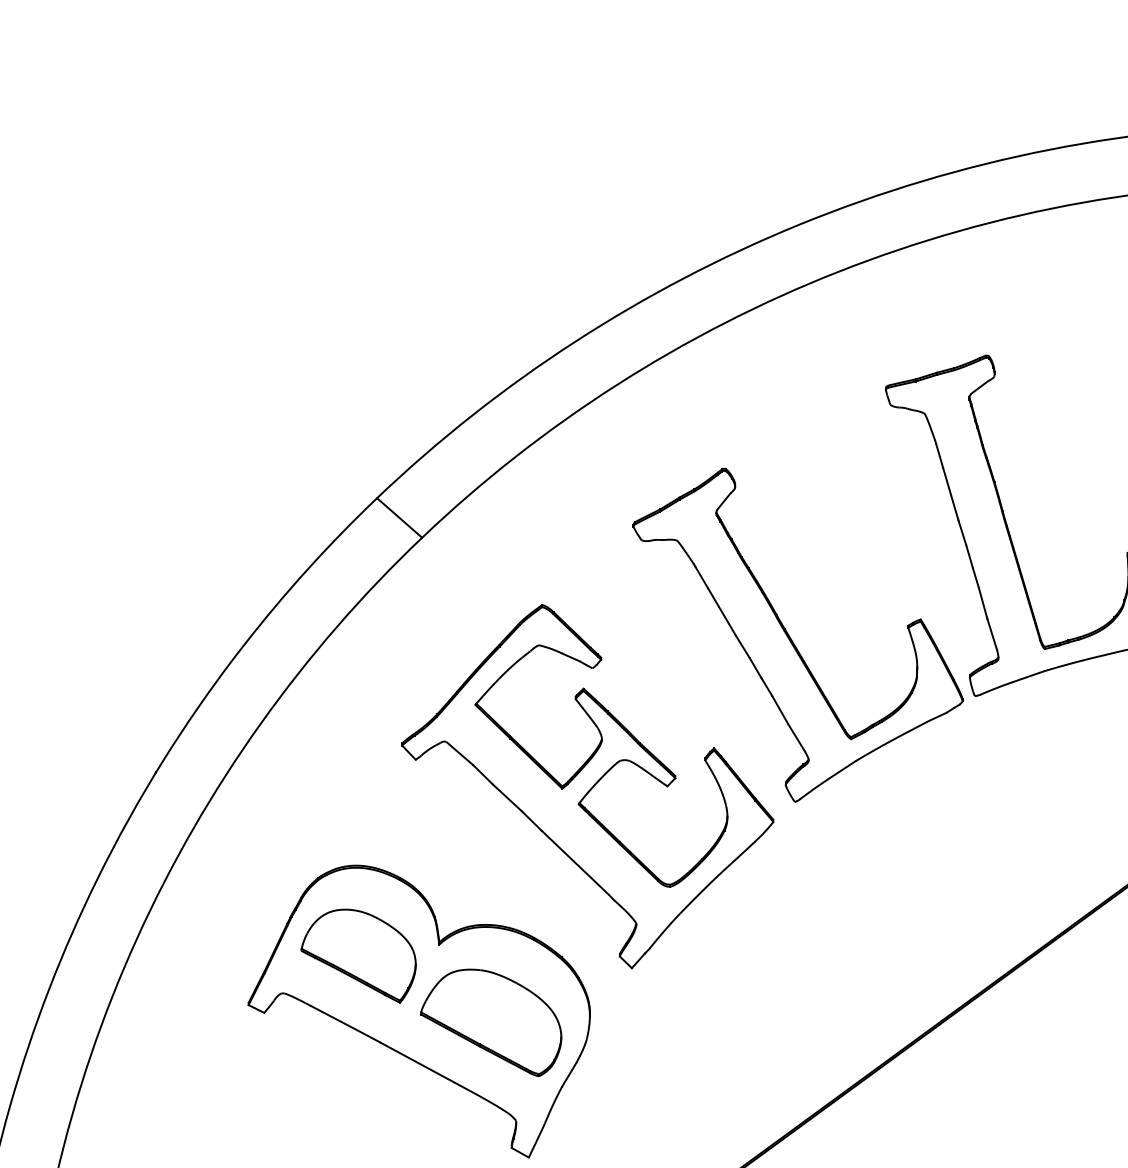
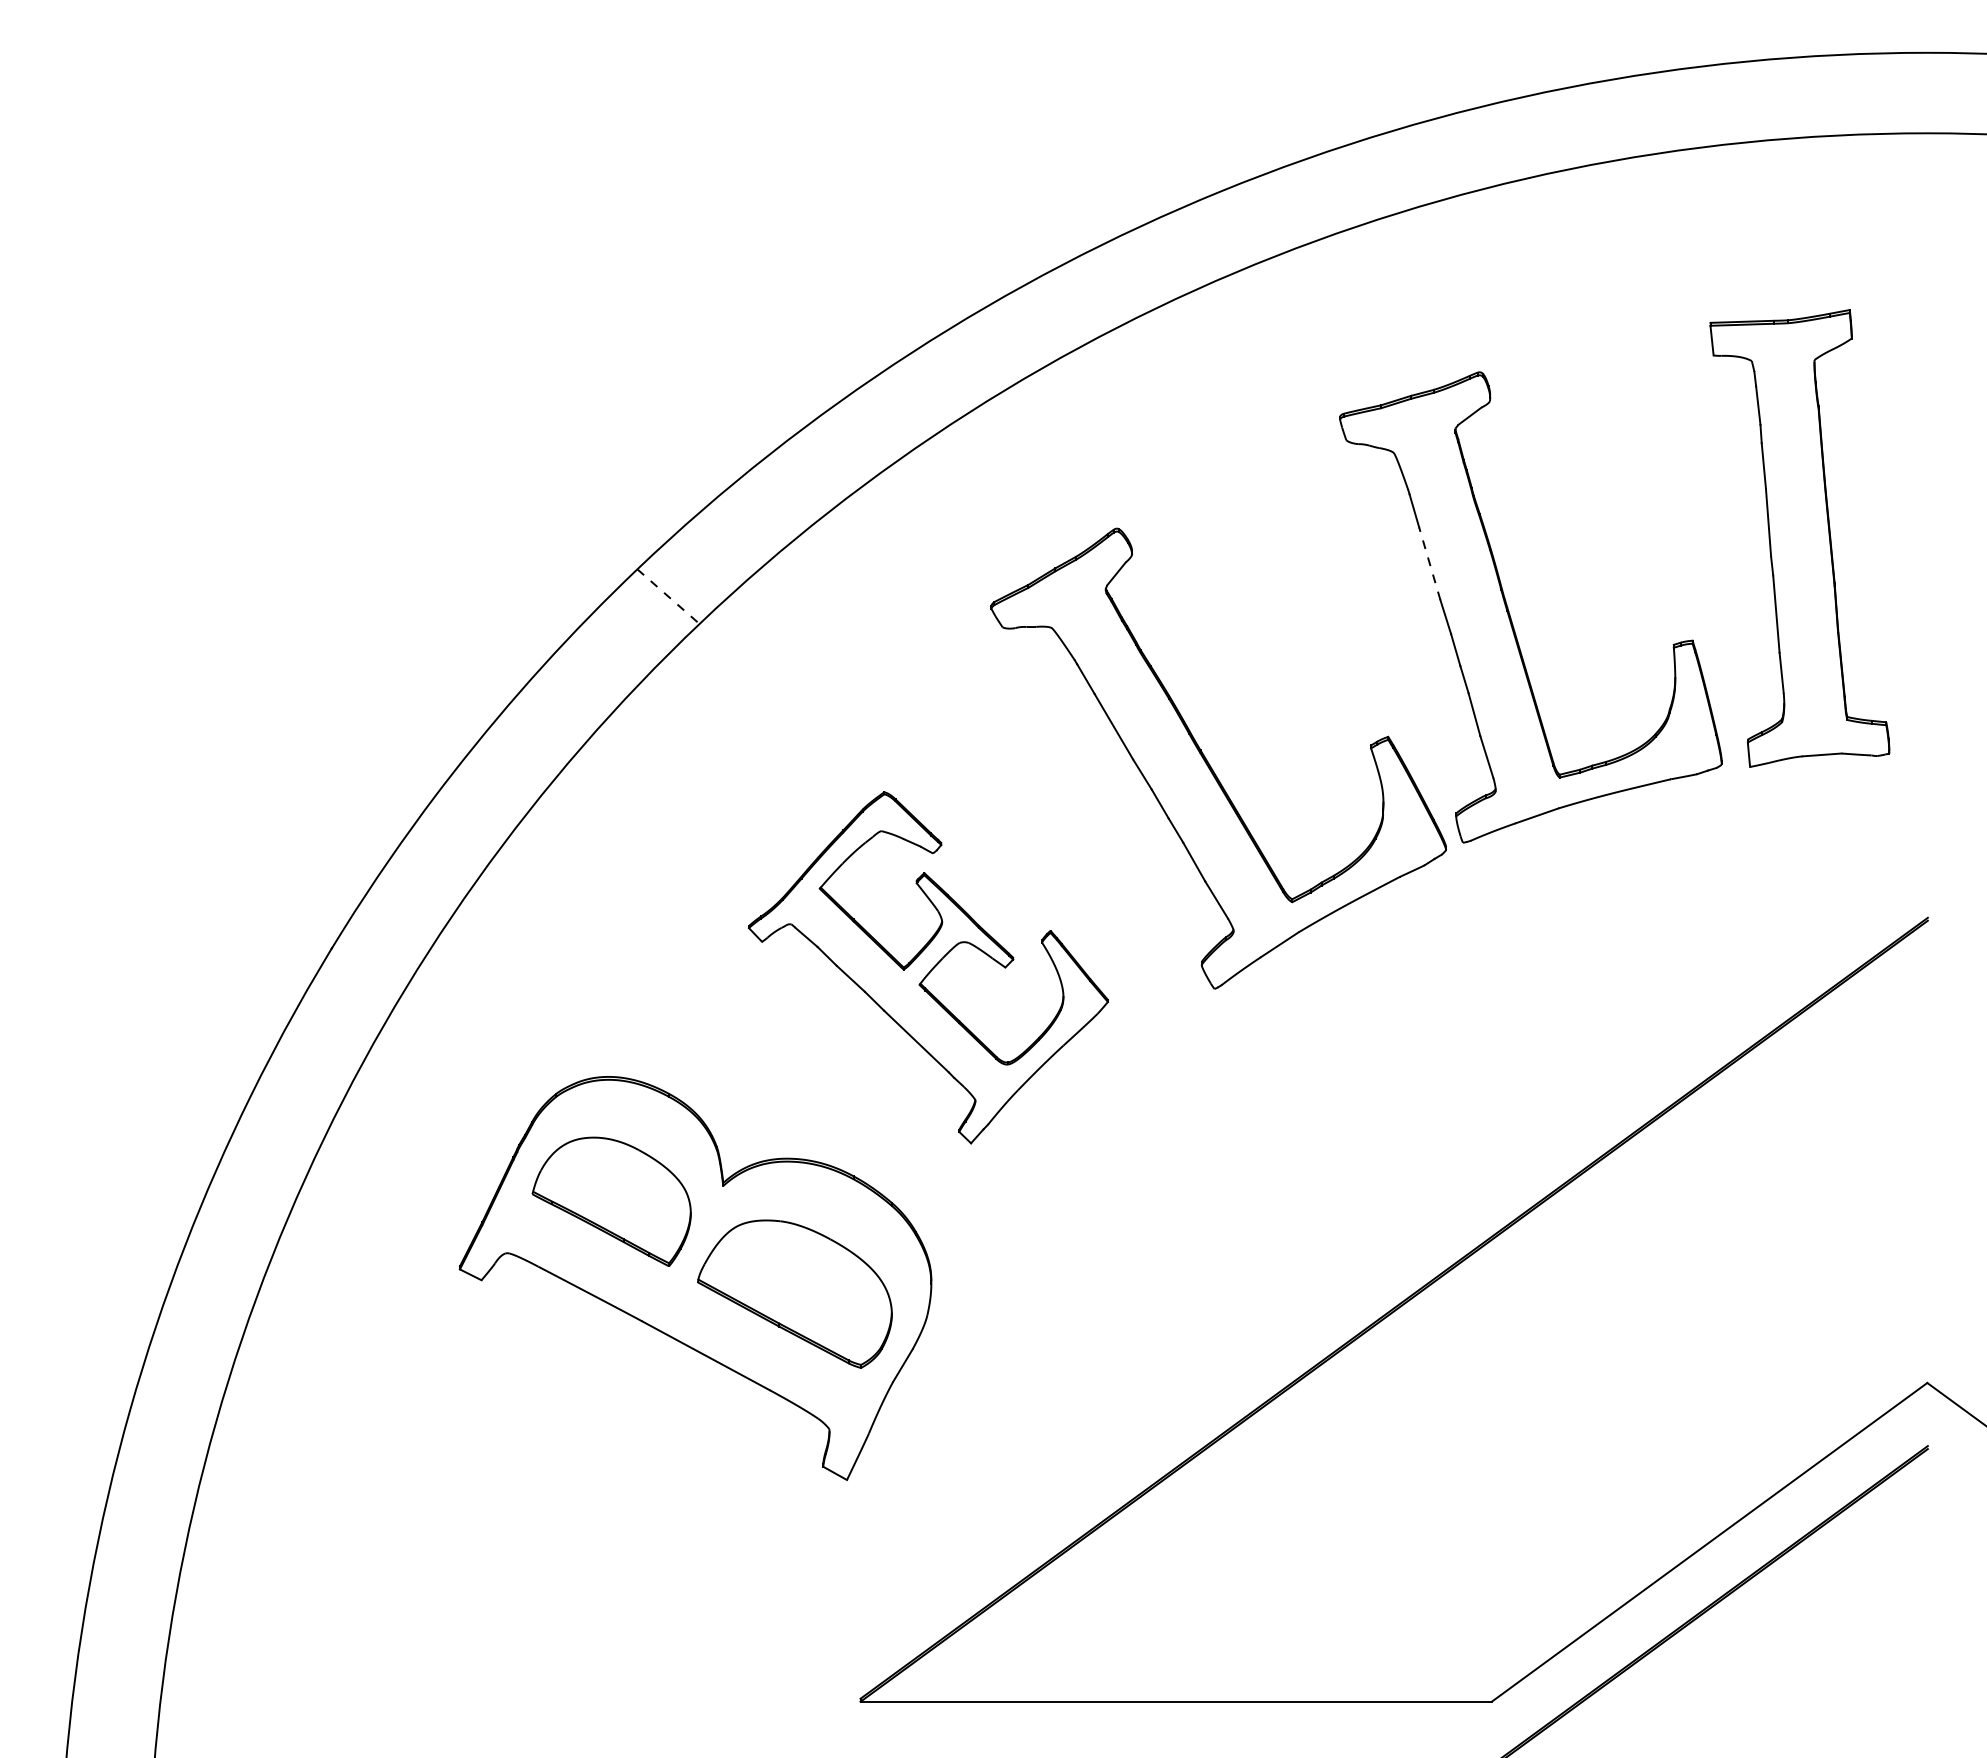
line: (950, 493) -> (1429, 563), solid -> dashed
line: (399, 517) -> (668, 596), solid -> dashed
part: (587, 786) -> (928, 967), size x0.7

